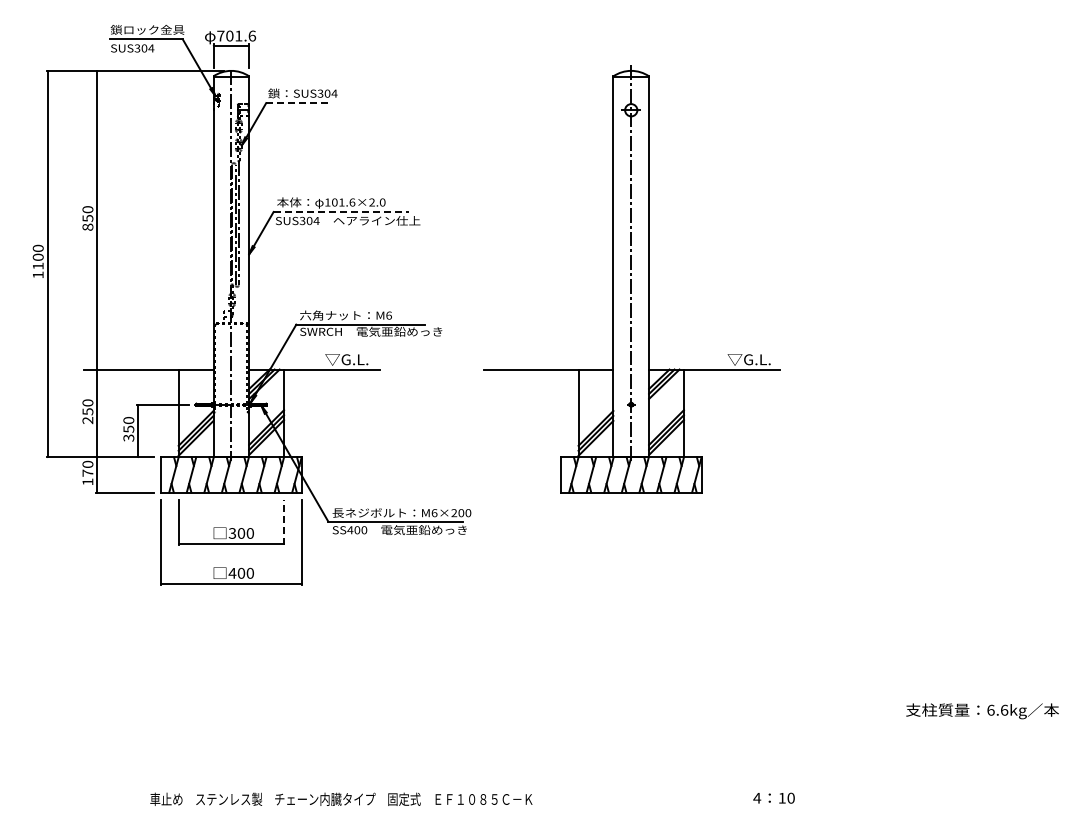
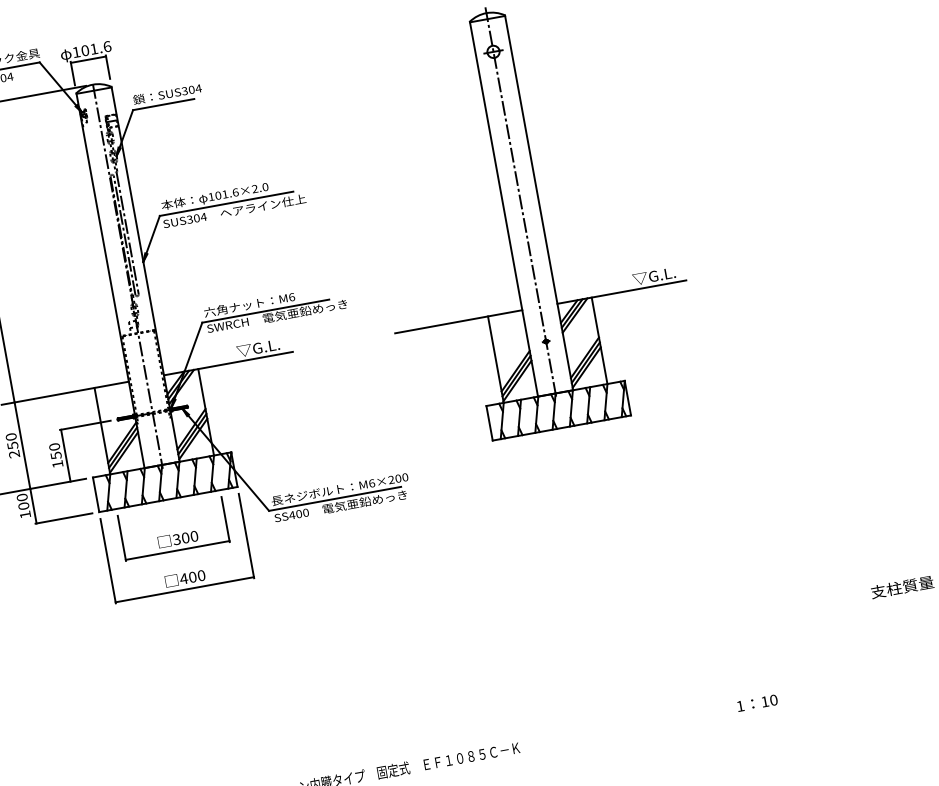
text: (220, 35) -> (76, 51), 701.6 -> 101.6
line: (297, 103) -> (163, 104), dashed -> solid
line: (341, 212) -> (226, 204), dashed -> solid
text: (128, 437) -> (57, 463), 350 -> 150
text: (87, 472) -> (23, 505), 170 -> 100
line: (284, 522) -> (226, 519), dashed -> solid
text: (757, 798) -> (740, 706), 4 -> 1

